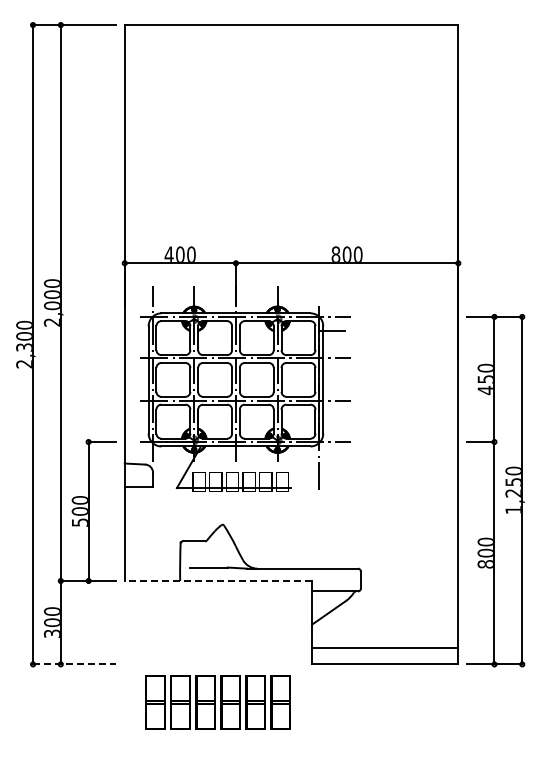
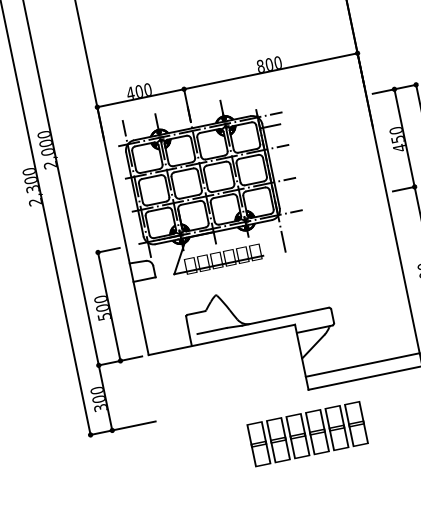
line: (218, 581) -> (221, 340), dashed -> solid
line: (74, 664) -> (122, 428), dashed -> solid
text: (217, 702) -> (307, 434), moved

